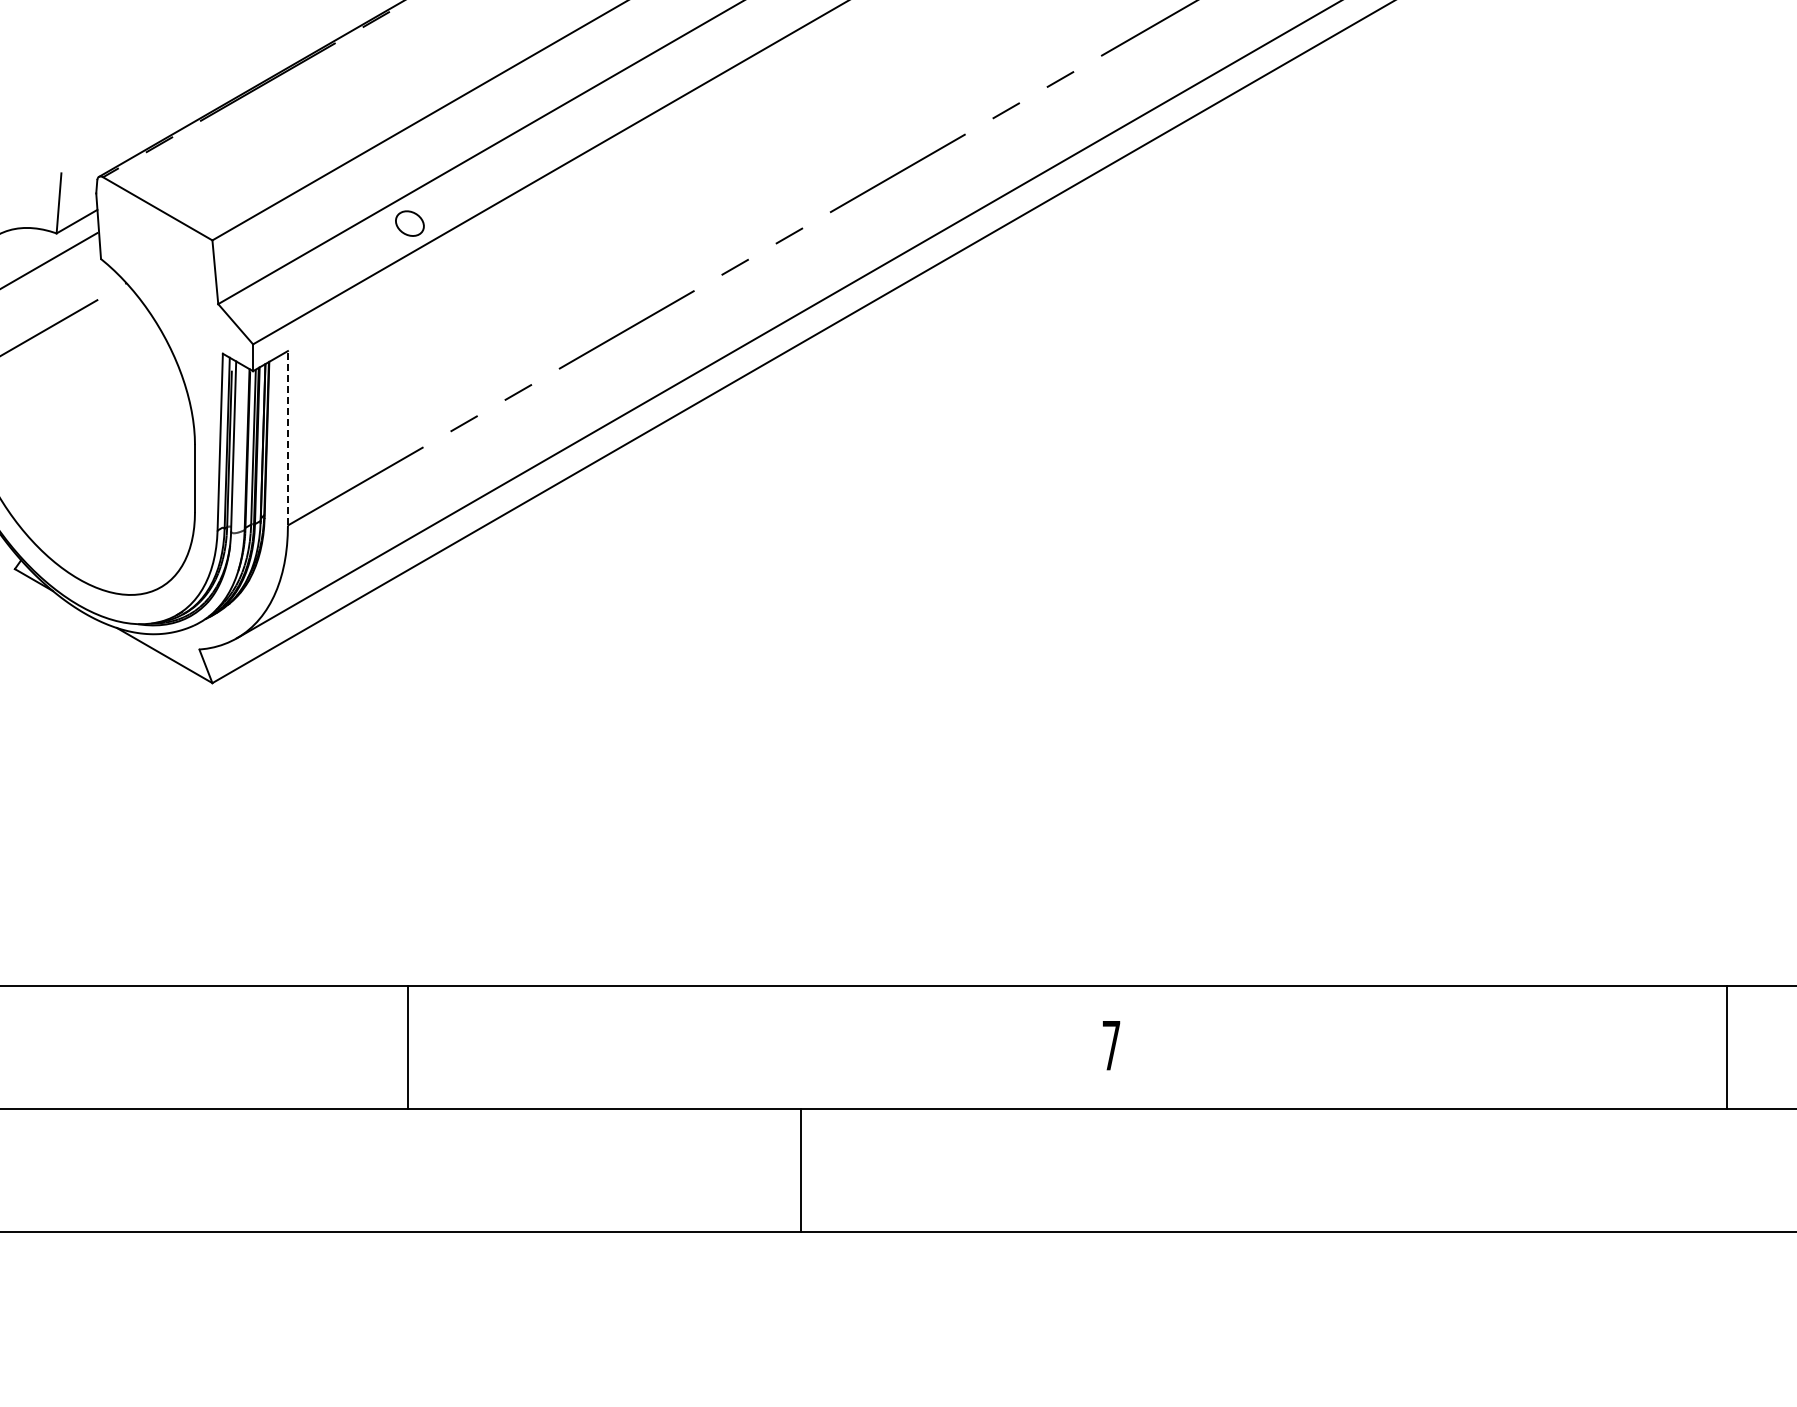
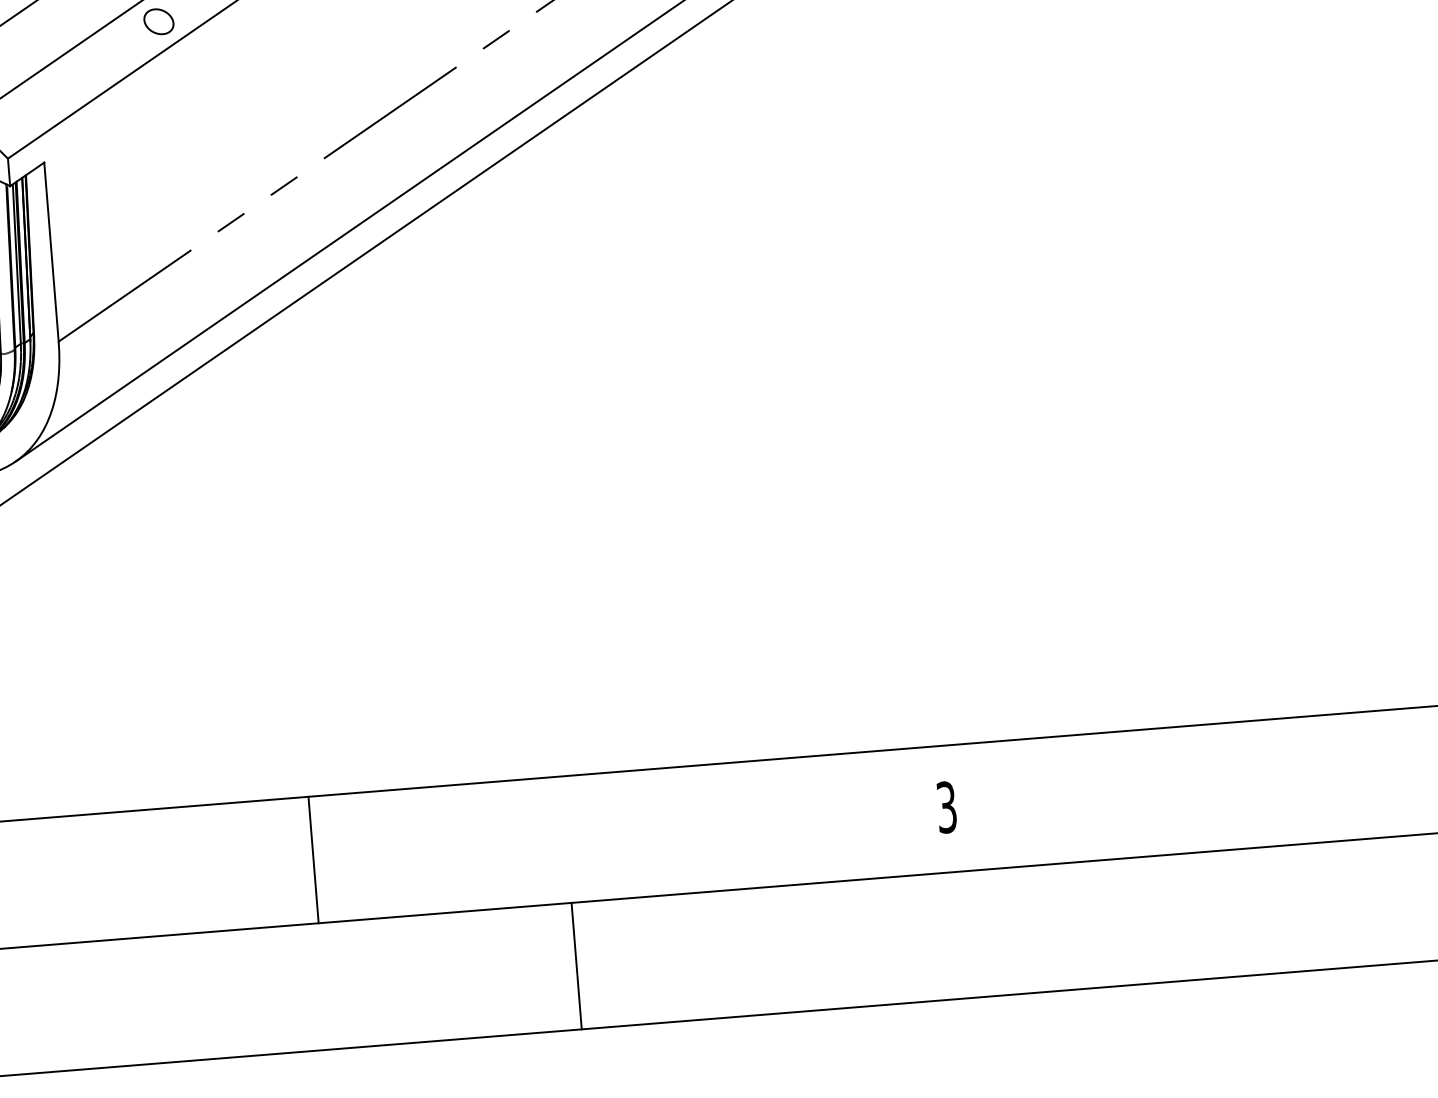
line: (287, 437) -> (50, 251), dashed -> solid
text: (1111, 1045) -> (946, 807), 7 -> 3
line: (408, 1046) -> (313, 859), moved
line: (800, 1170) -> (576, 966), moved

